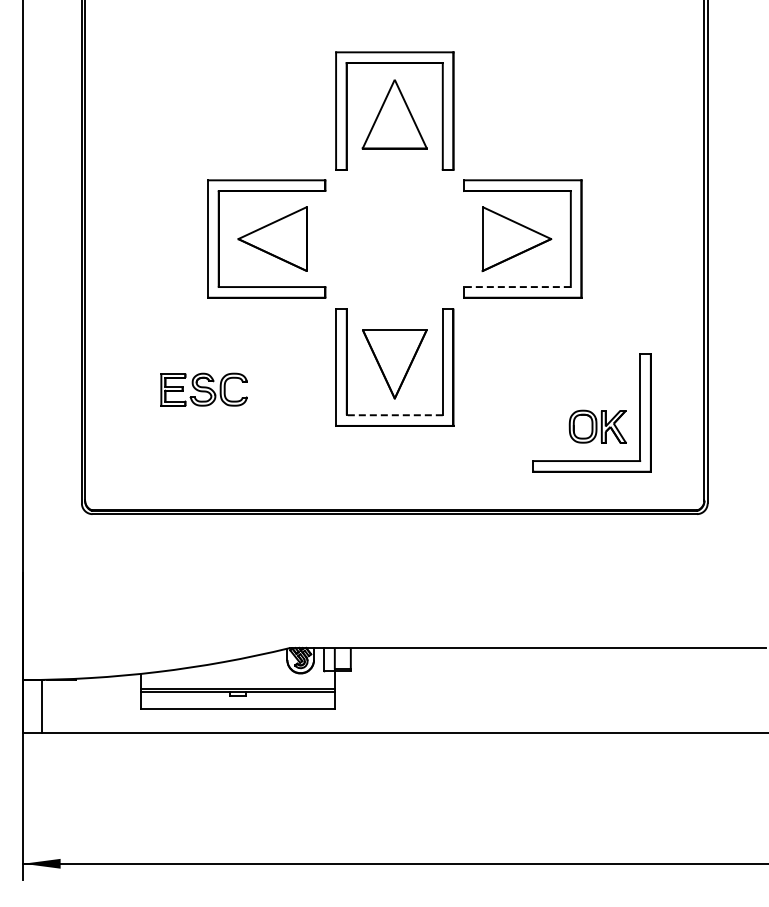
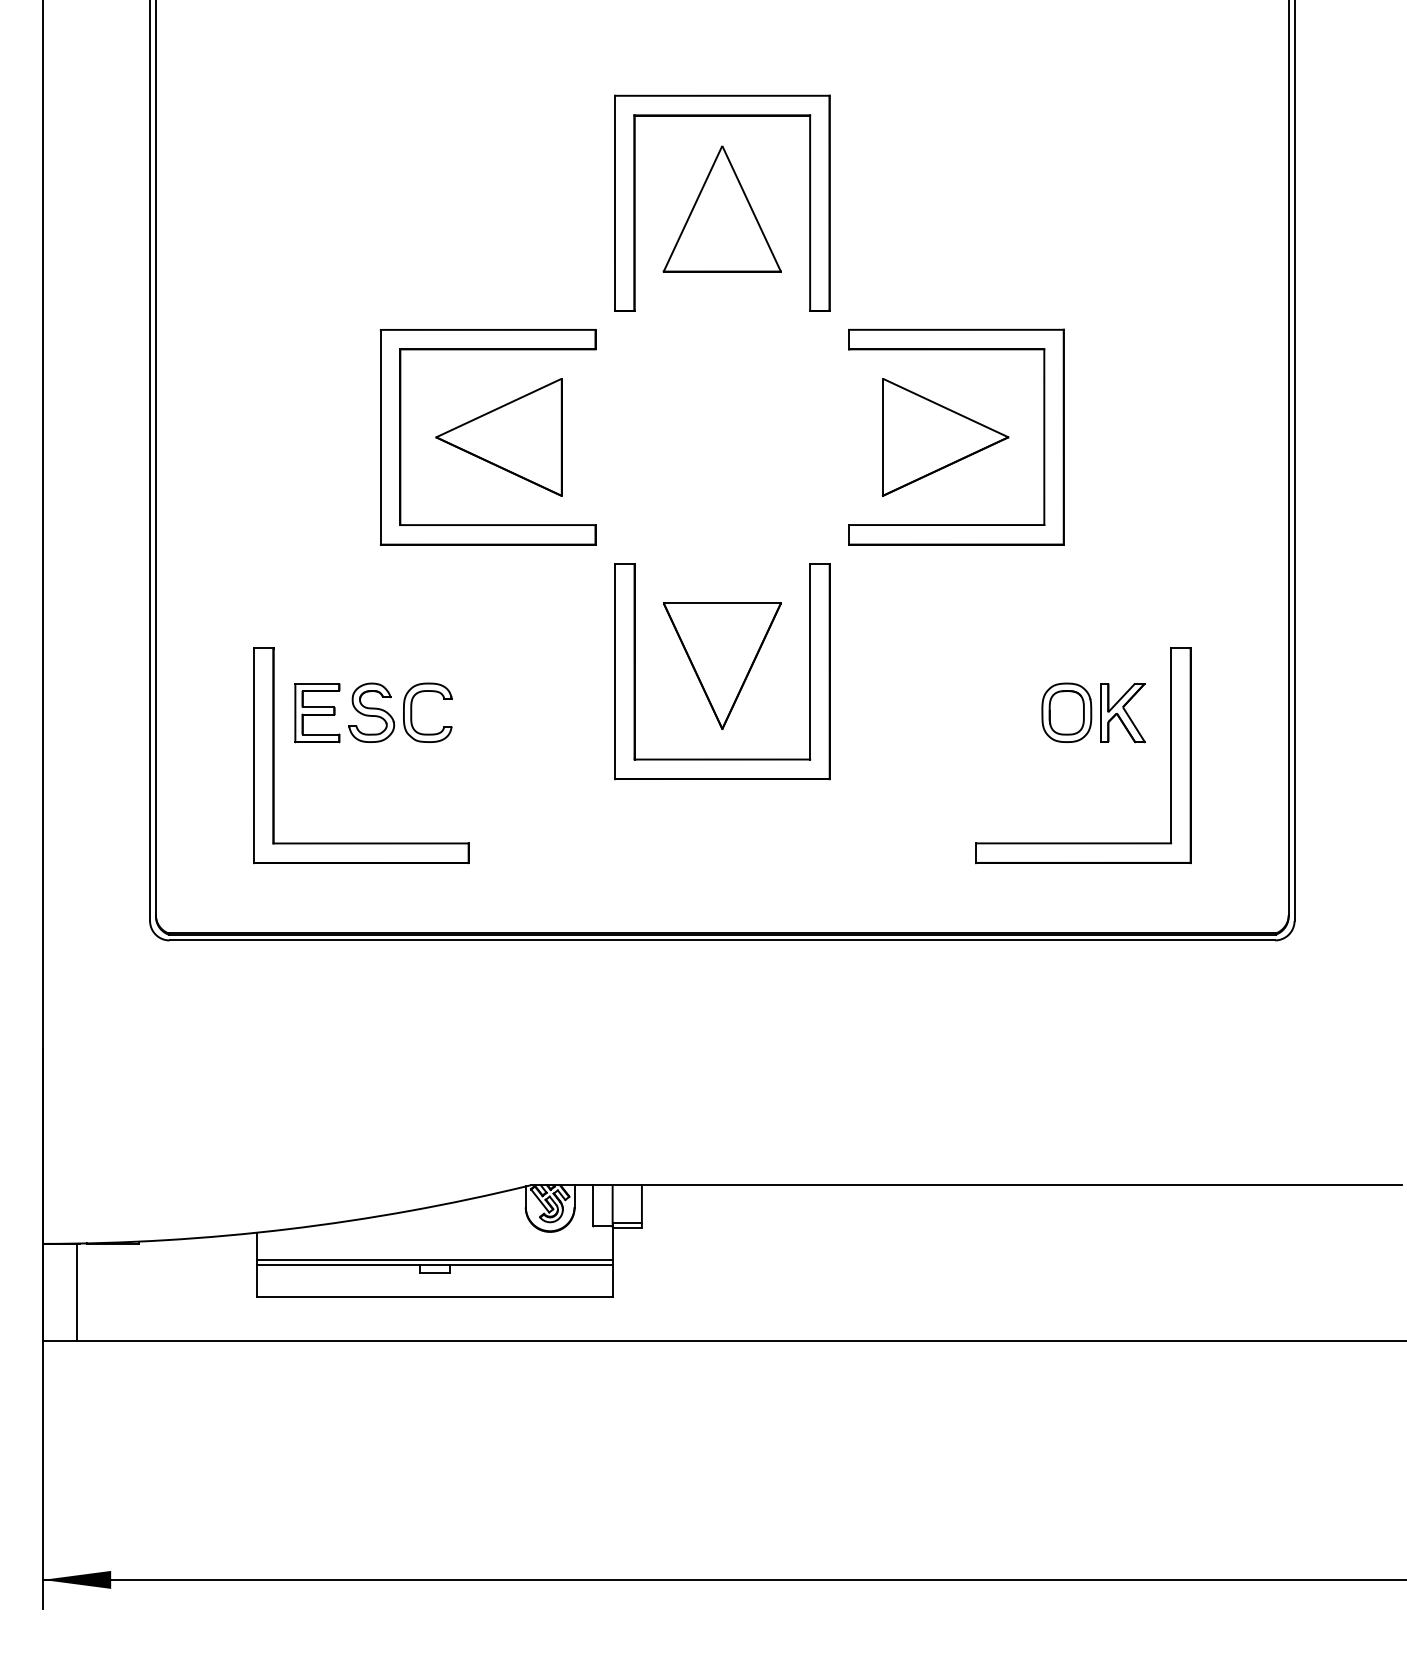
line: (516, 287) -> (944, 525), dashed -> solid
part: (150, 412) -> (275, 754), added
line: (394, 415) -> (721, 759), dashed -> solid
part: (597, 426) -> (1093, 712), moved

